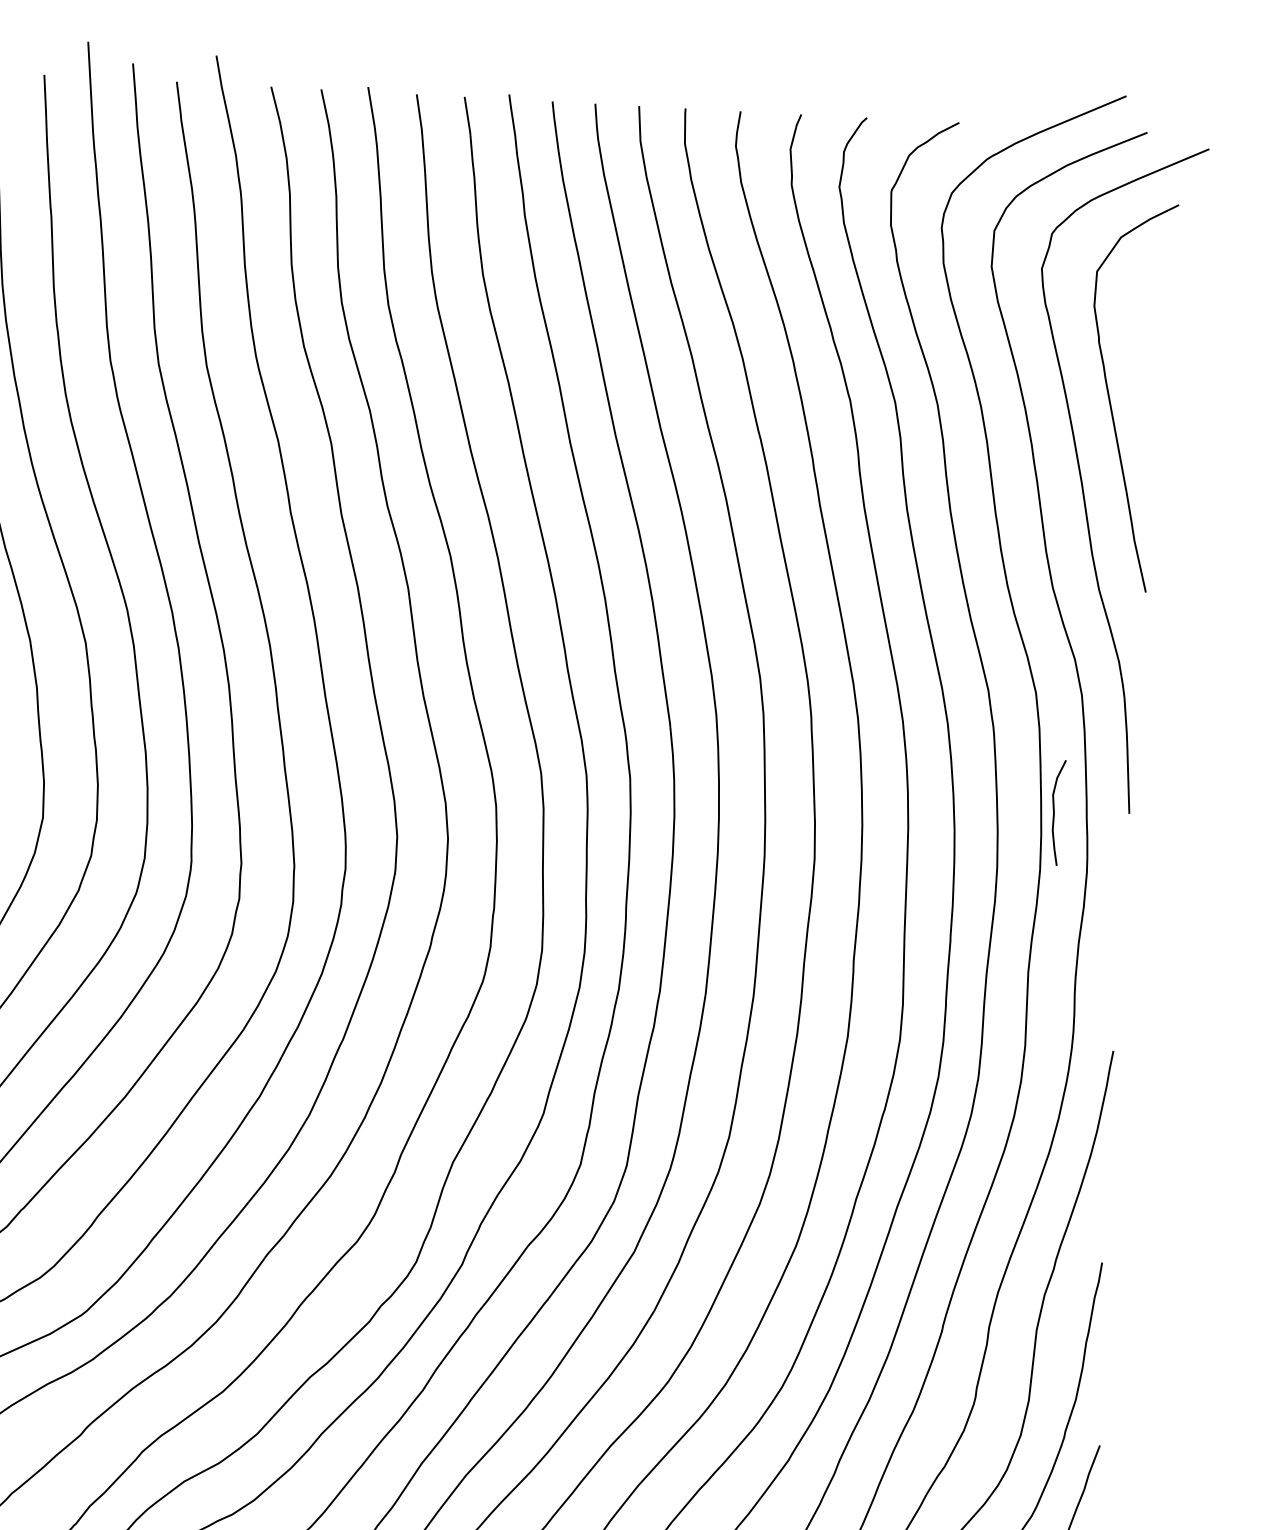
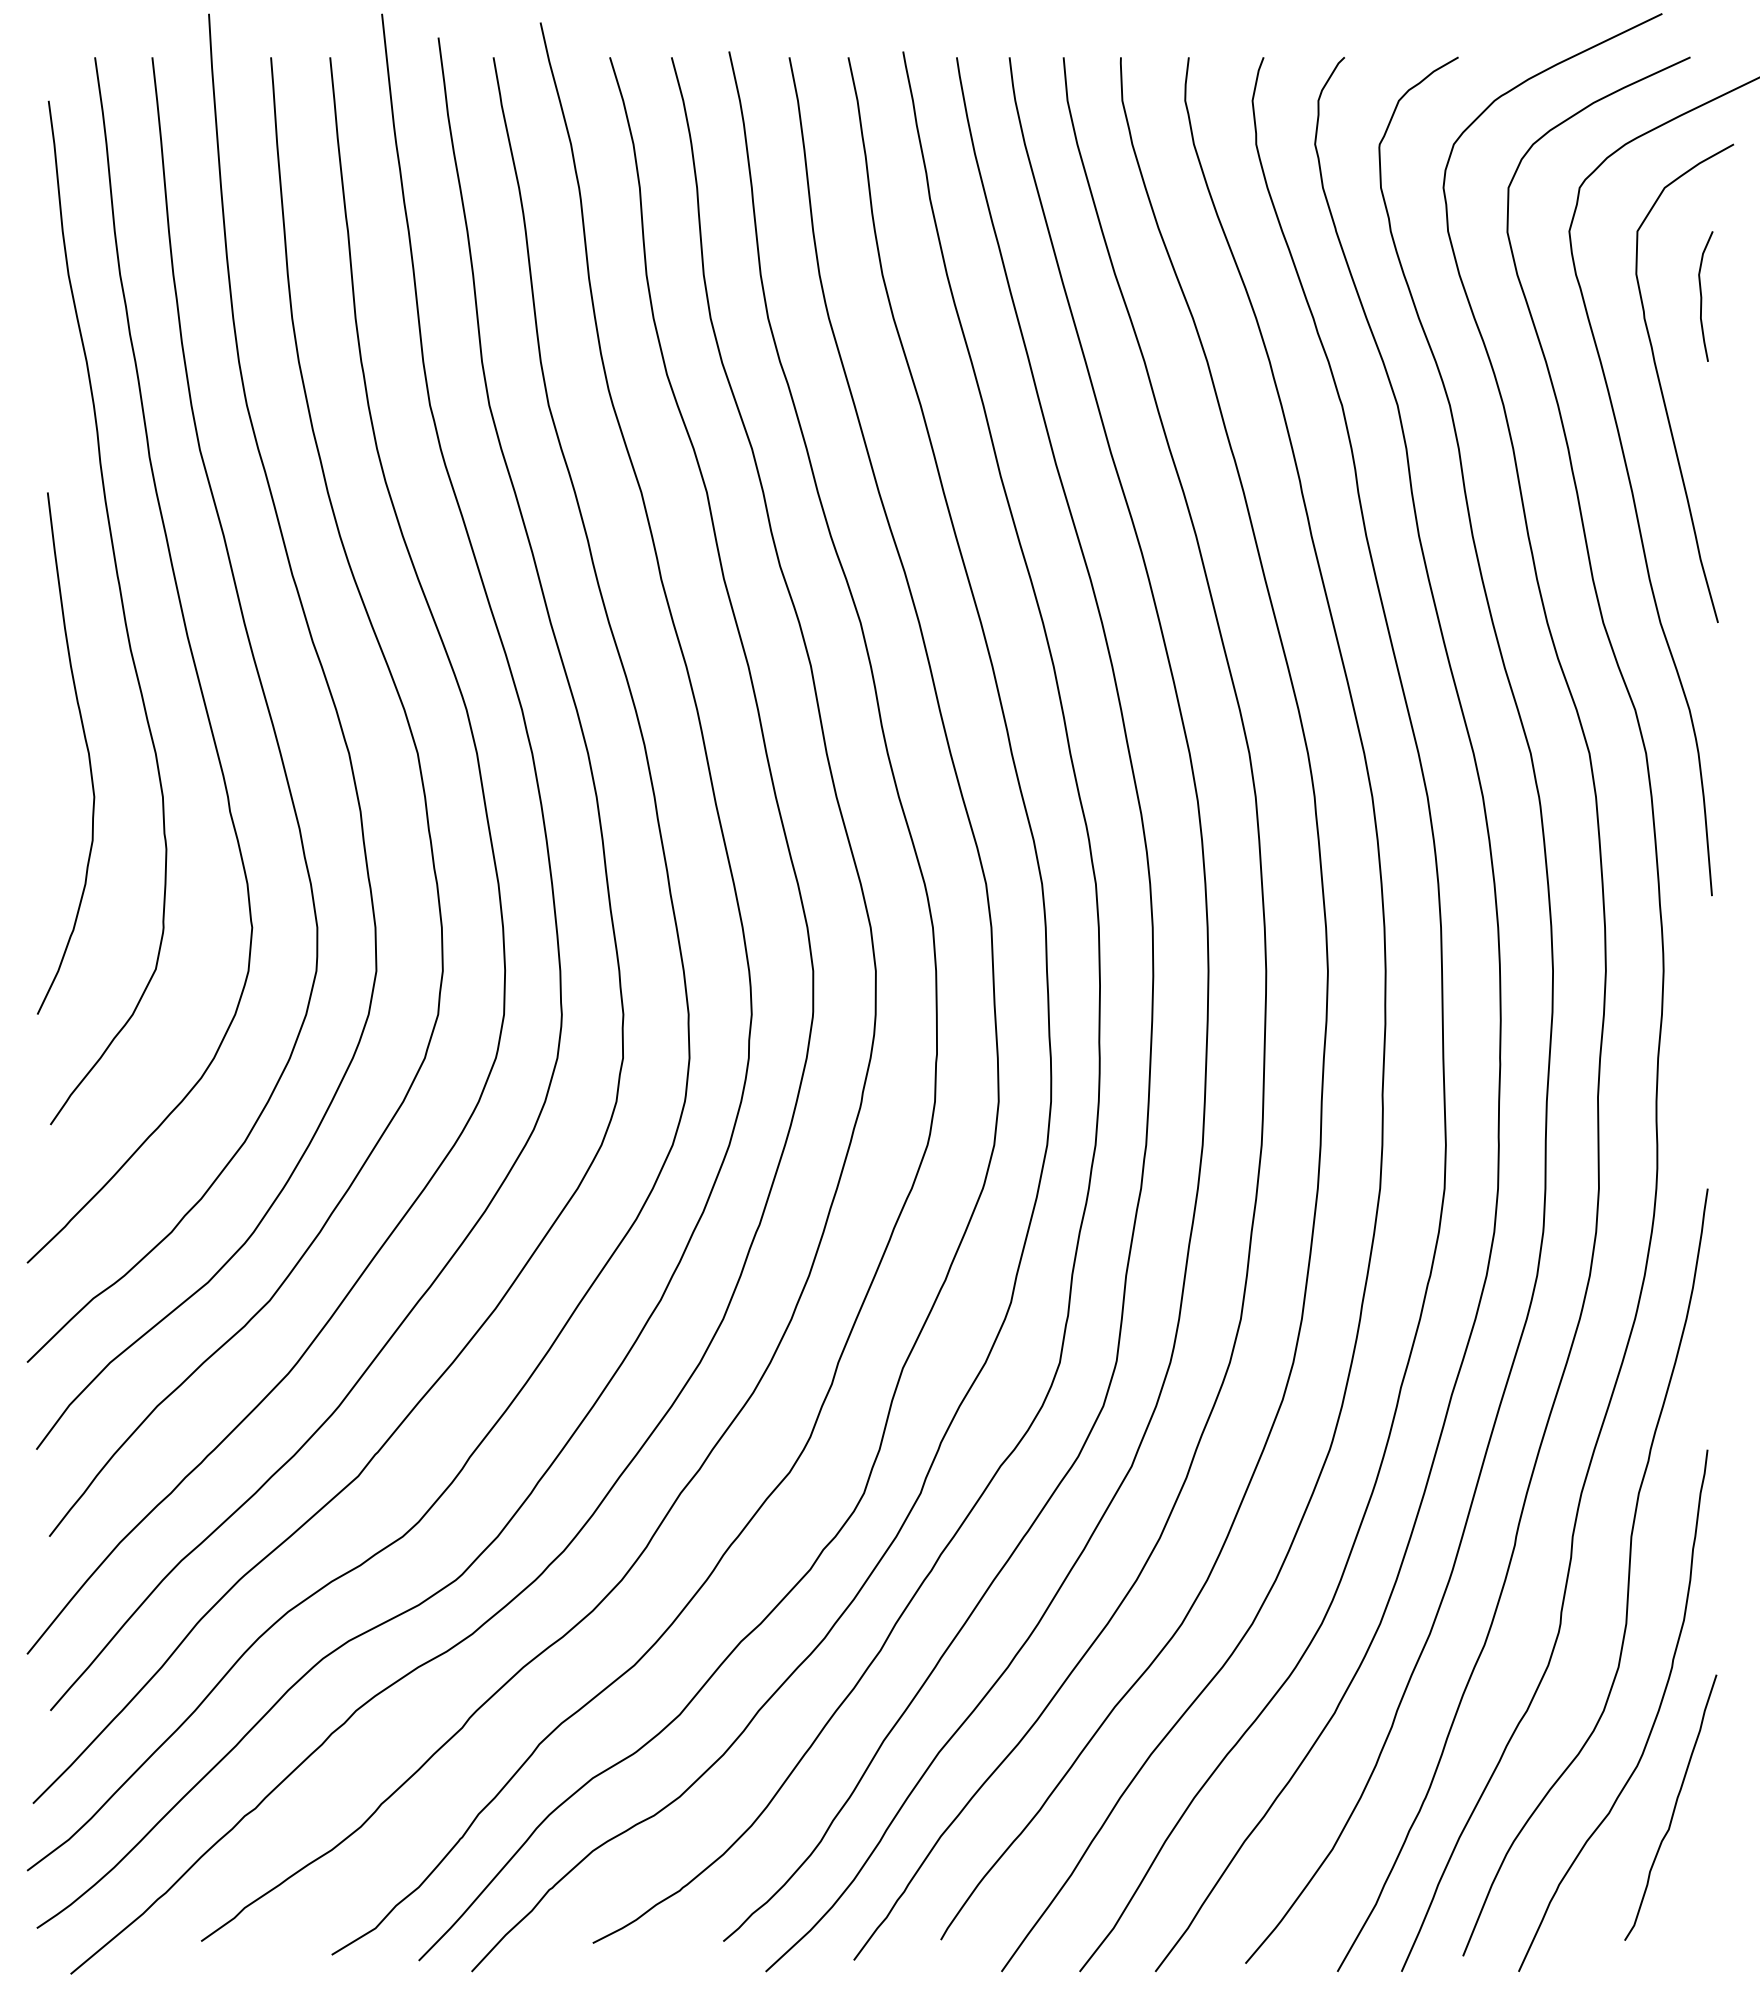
curve: (1054, 812) -> (1702, 296), moved

